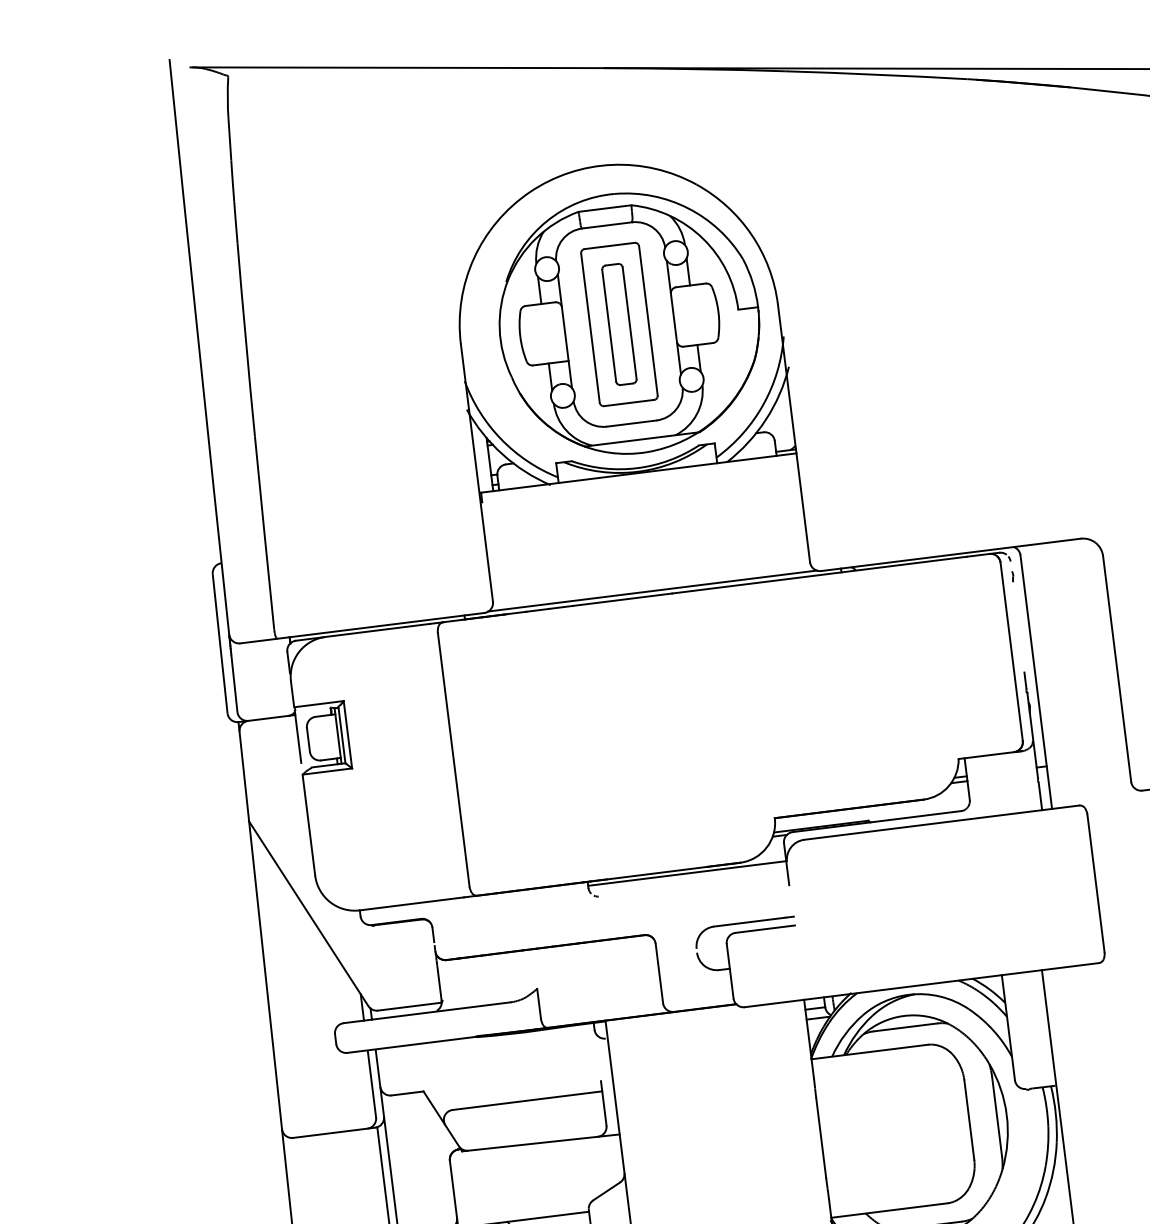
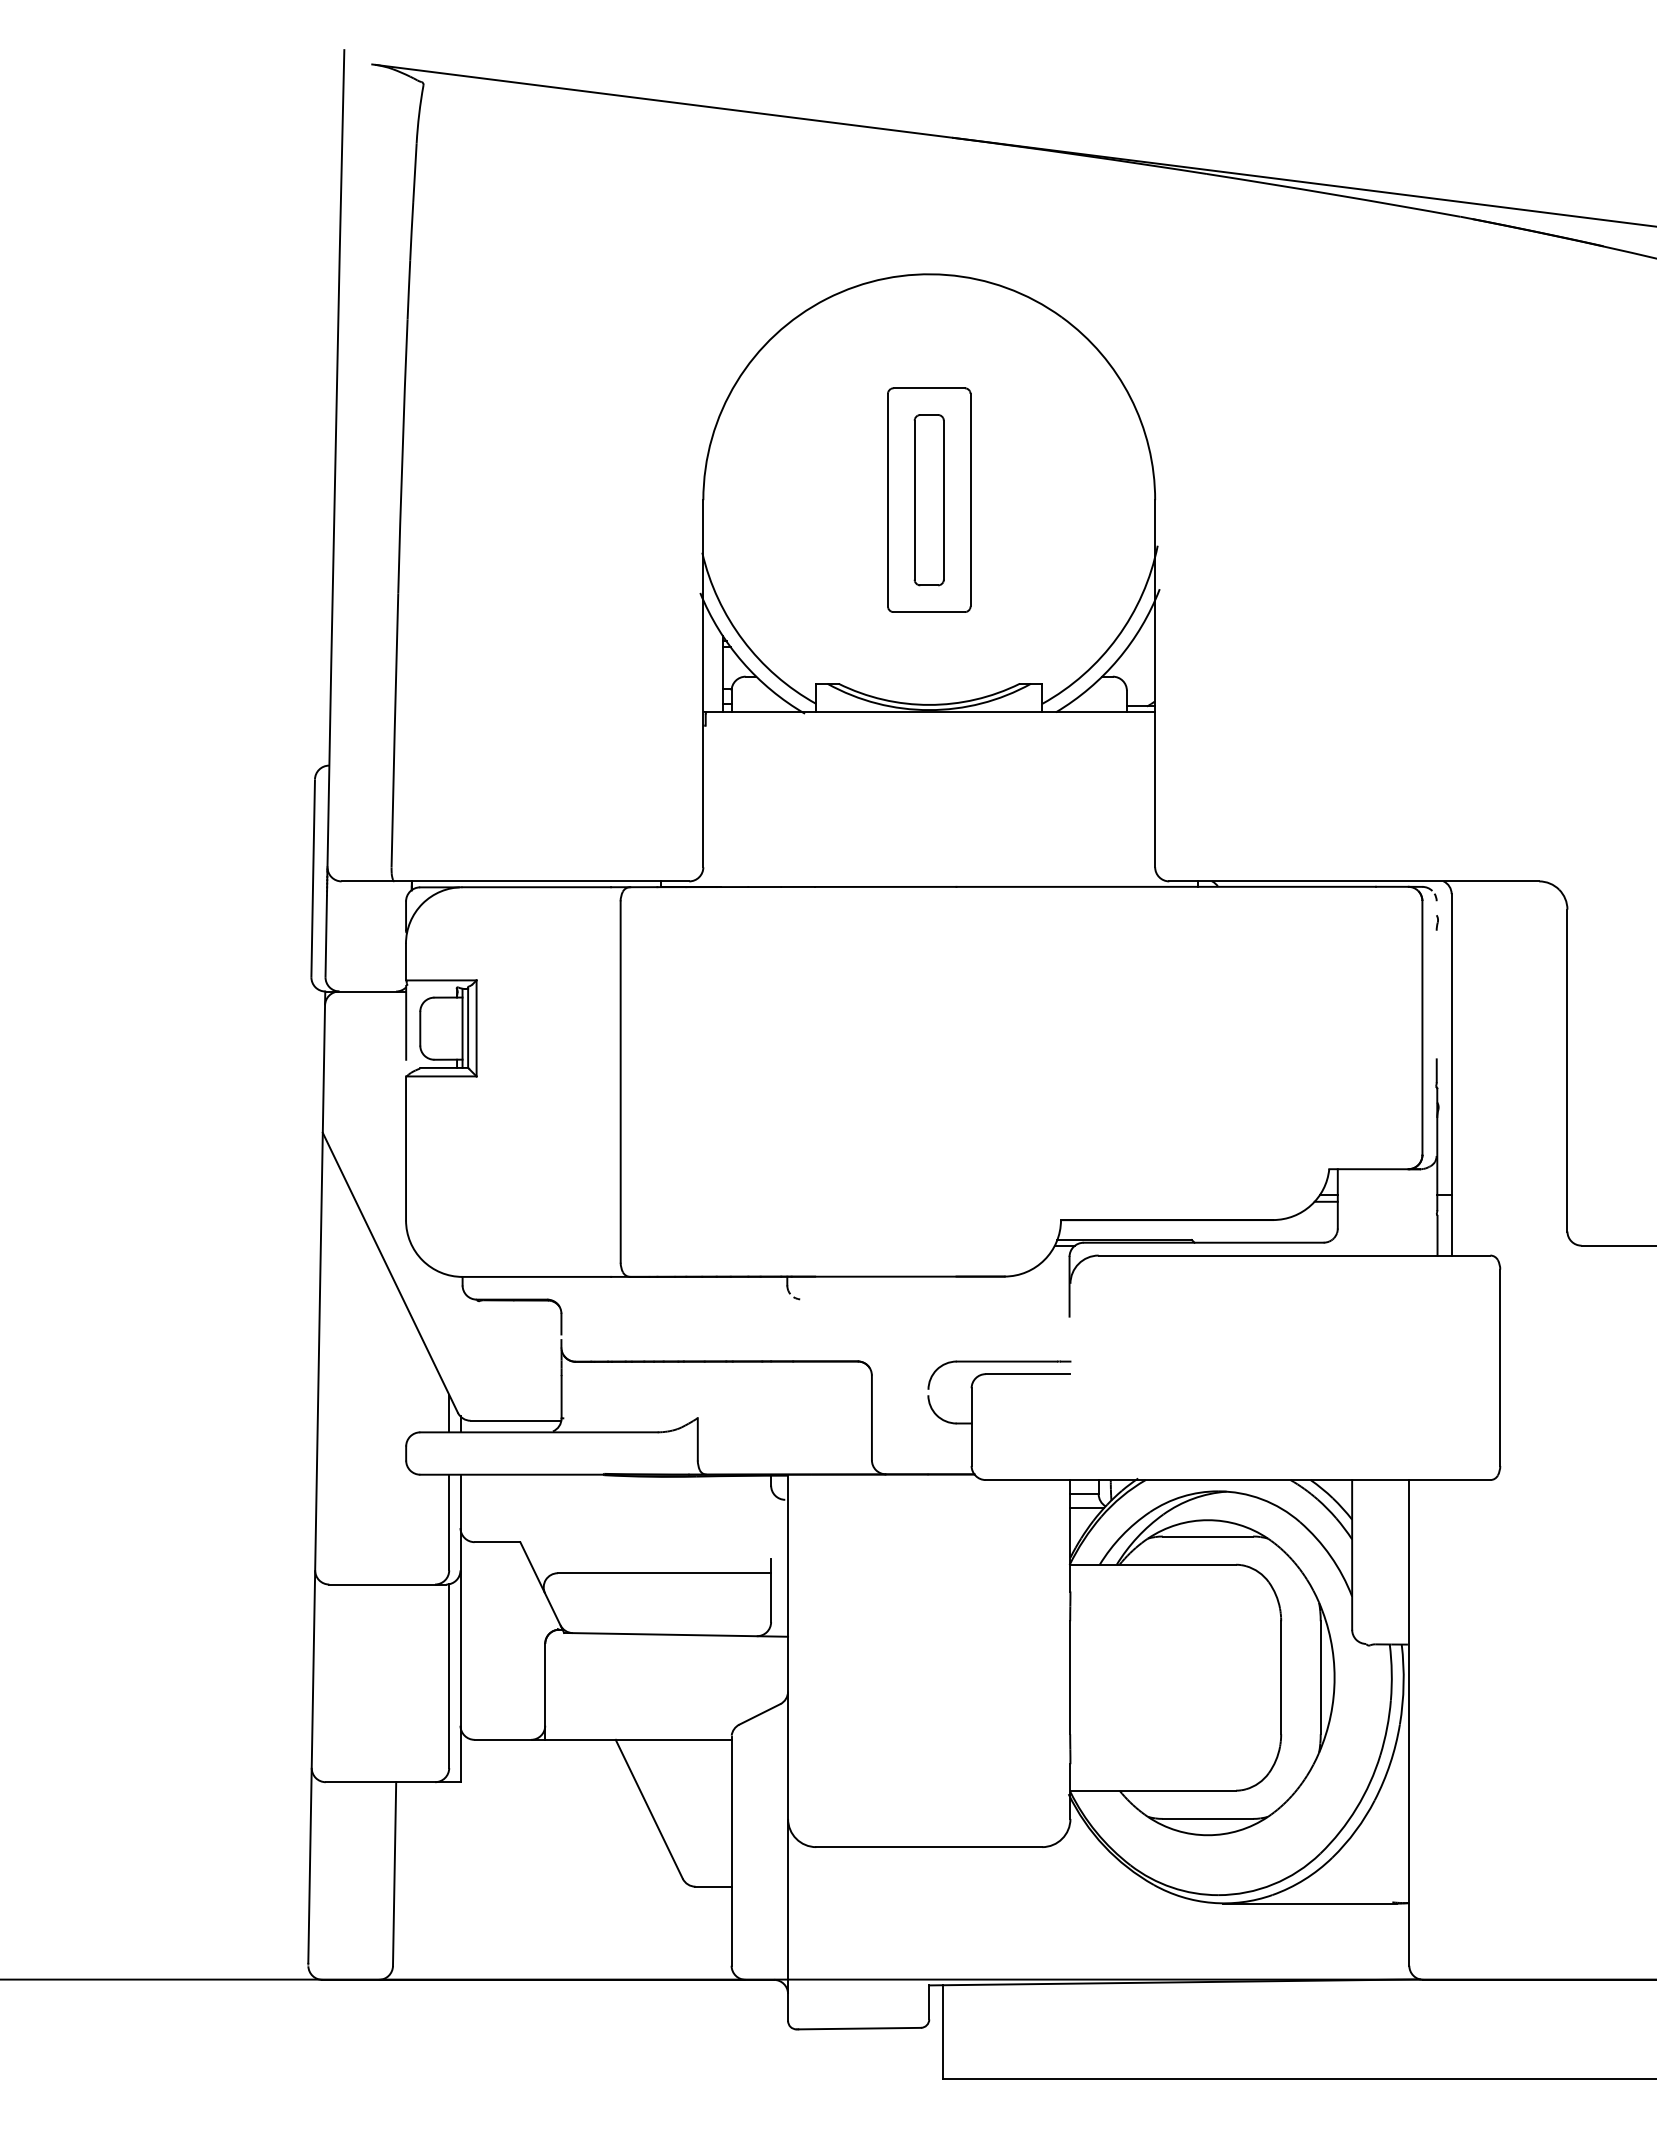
part: (628, 323) -> (942, 500), removed
line: (652, 591) -> (929, 880), removed
line: (686, 873) -> (927, 1282), removed

